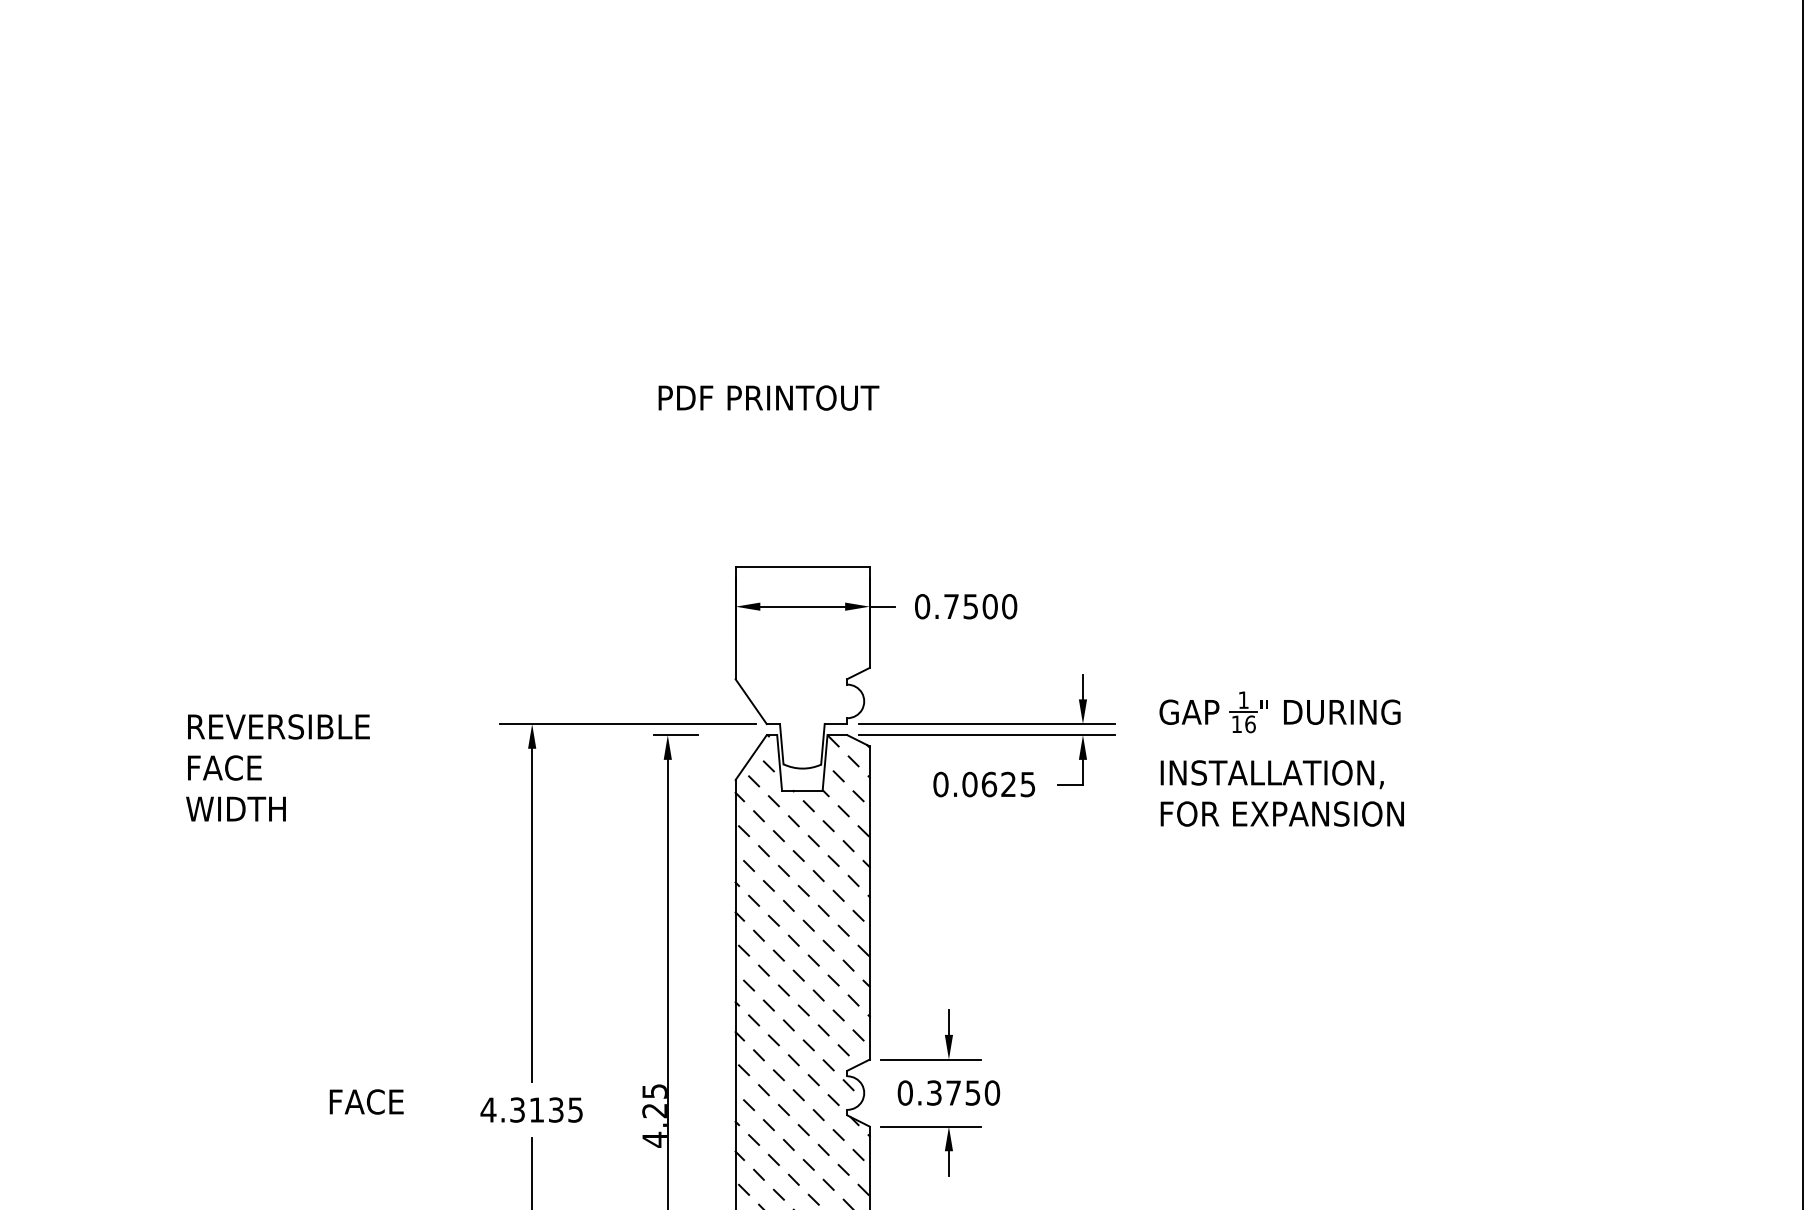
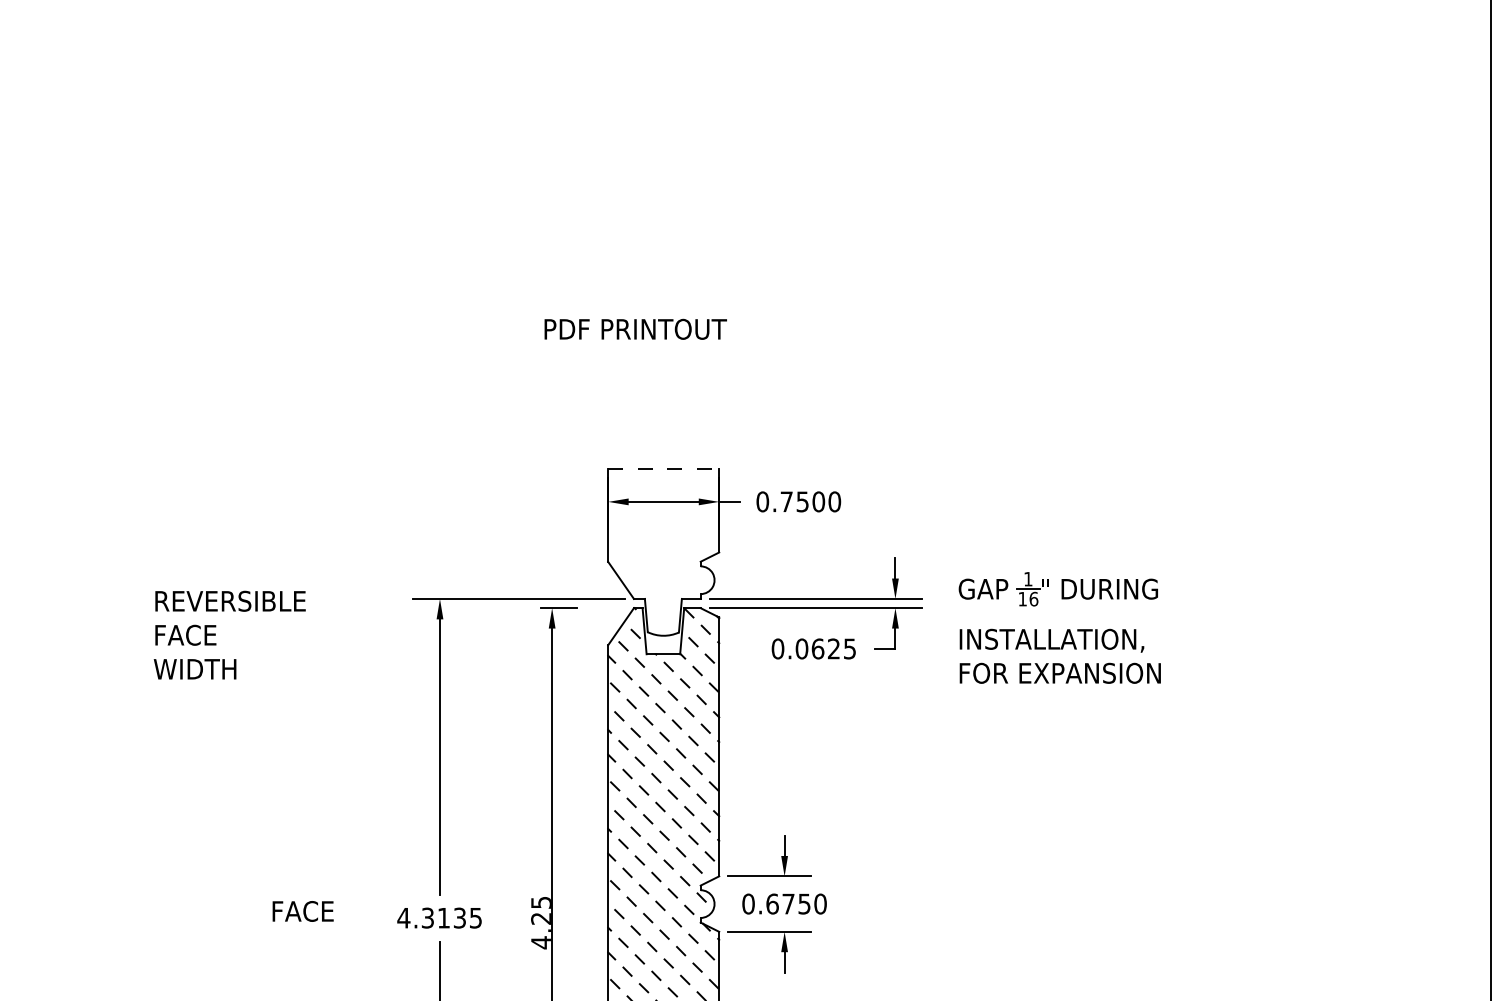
line: (803, 566) -> (664, 468), solid -> dashed
text: (934, 1092) -> (772, 903), 0.3750 -> 0.6750

